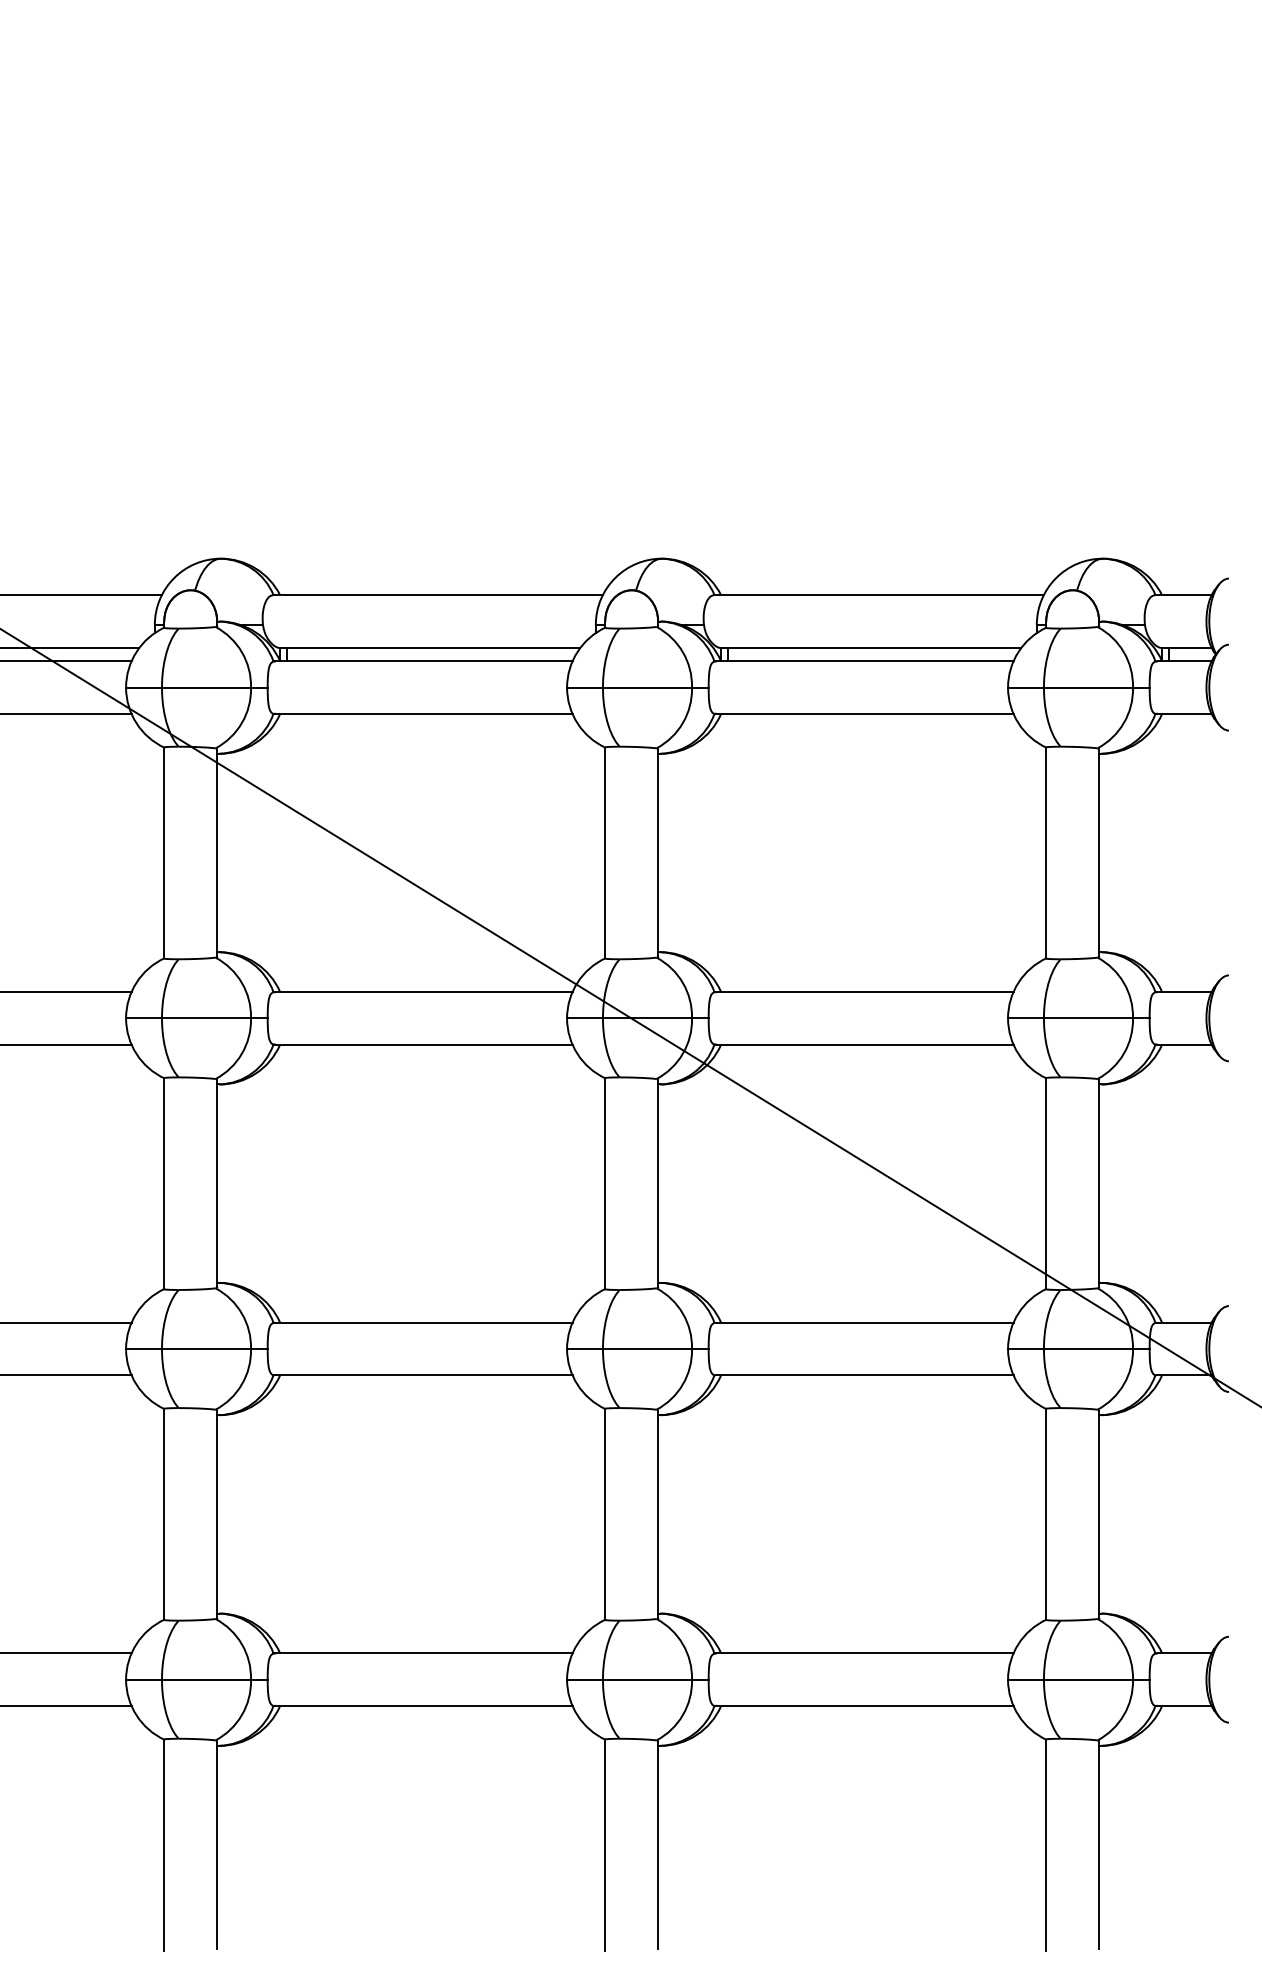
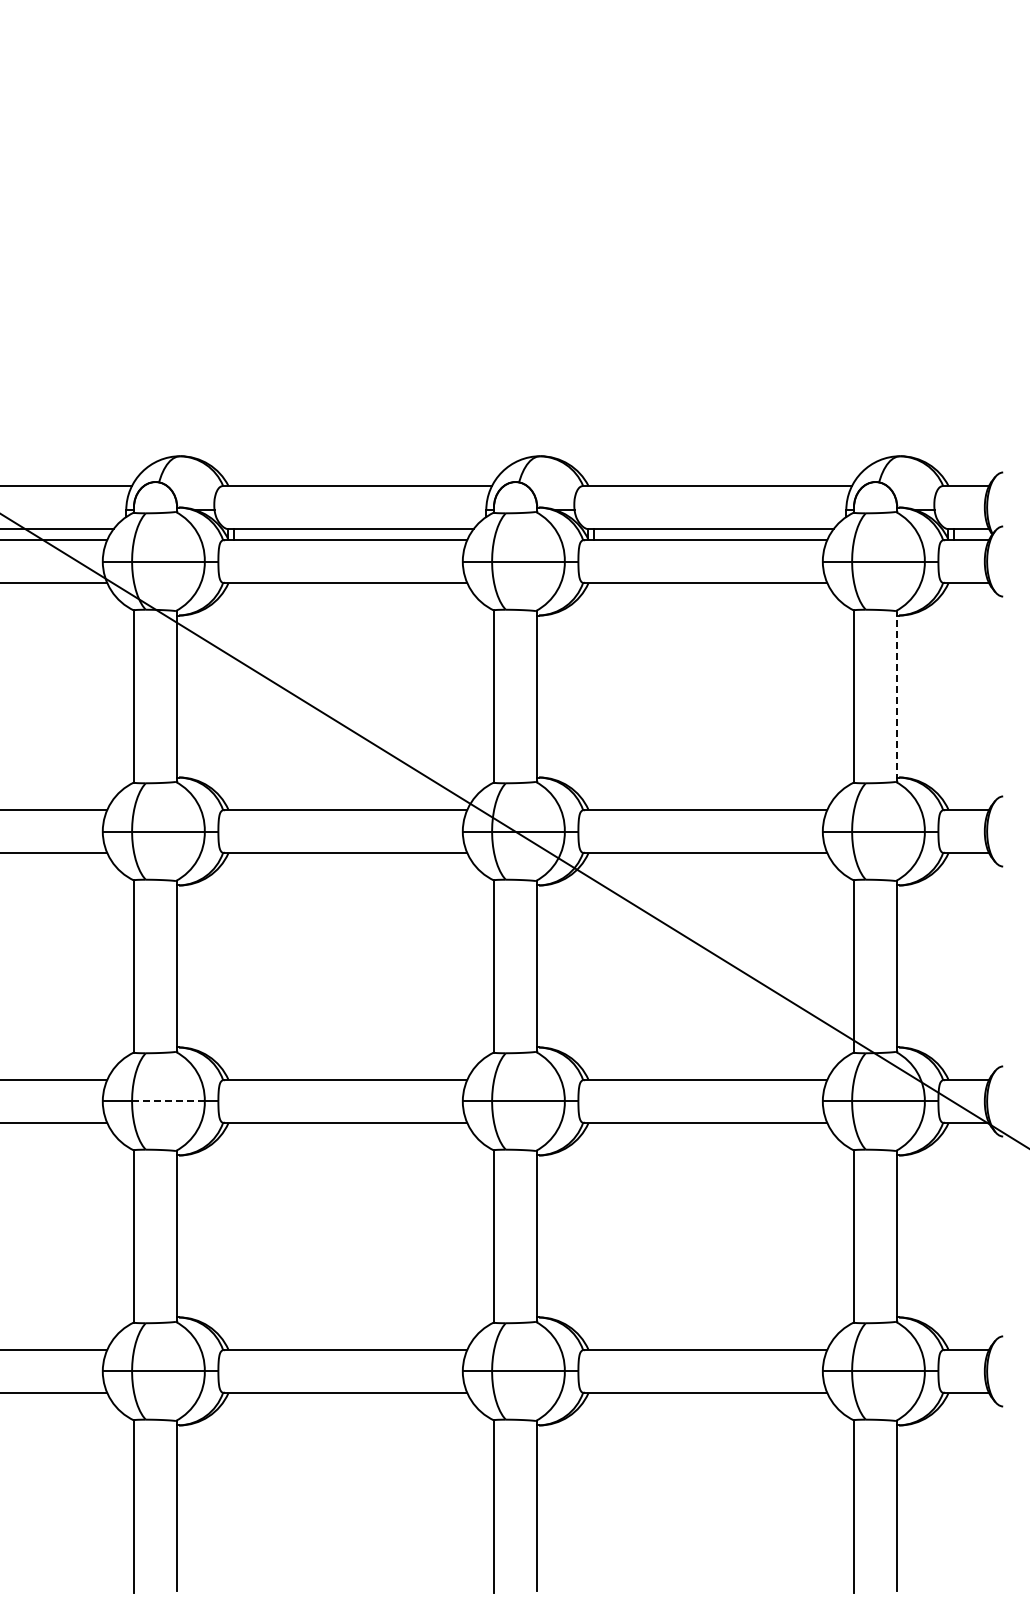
line: (1099, 852) -> (897, 696), solid -> dashed
line: (205, 1349) -> (167, 1101), solid -> dashed

